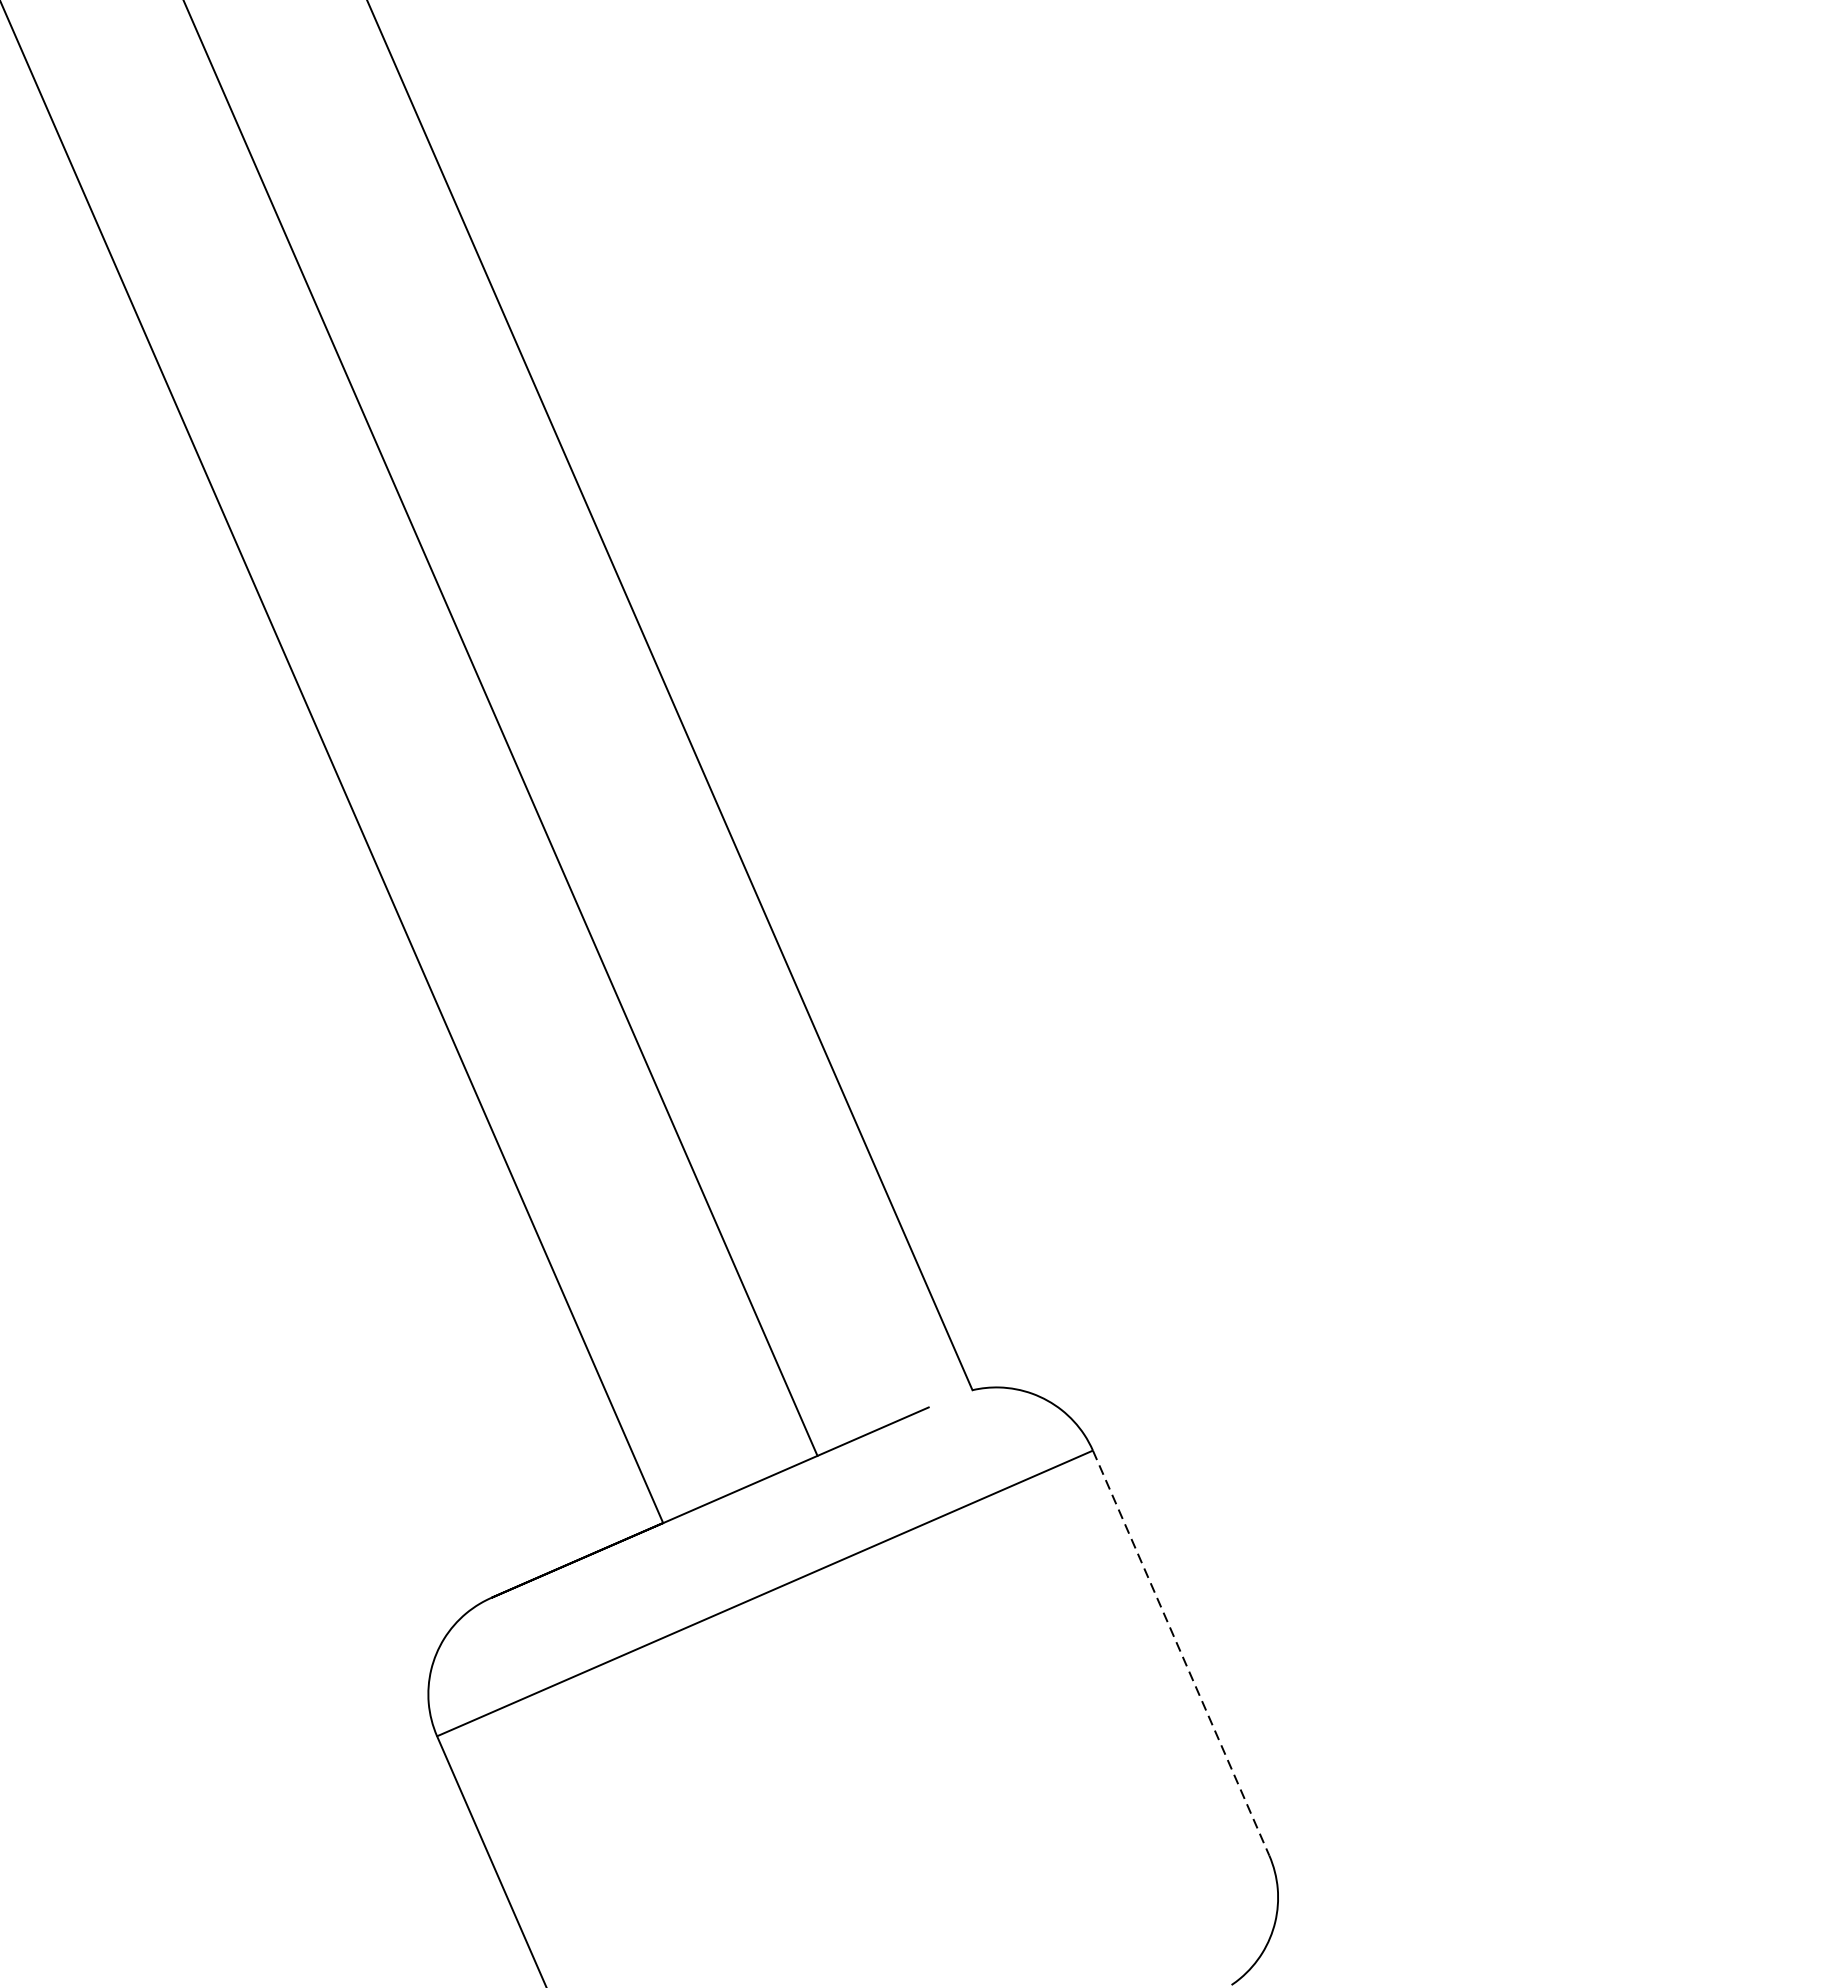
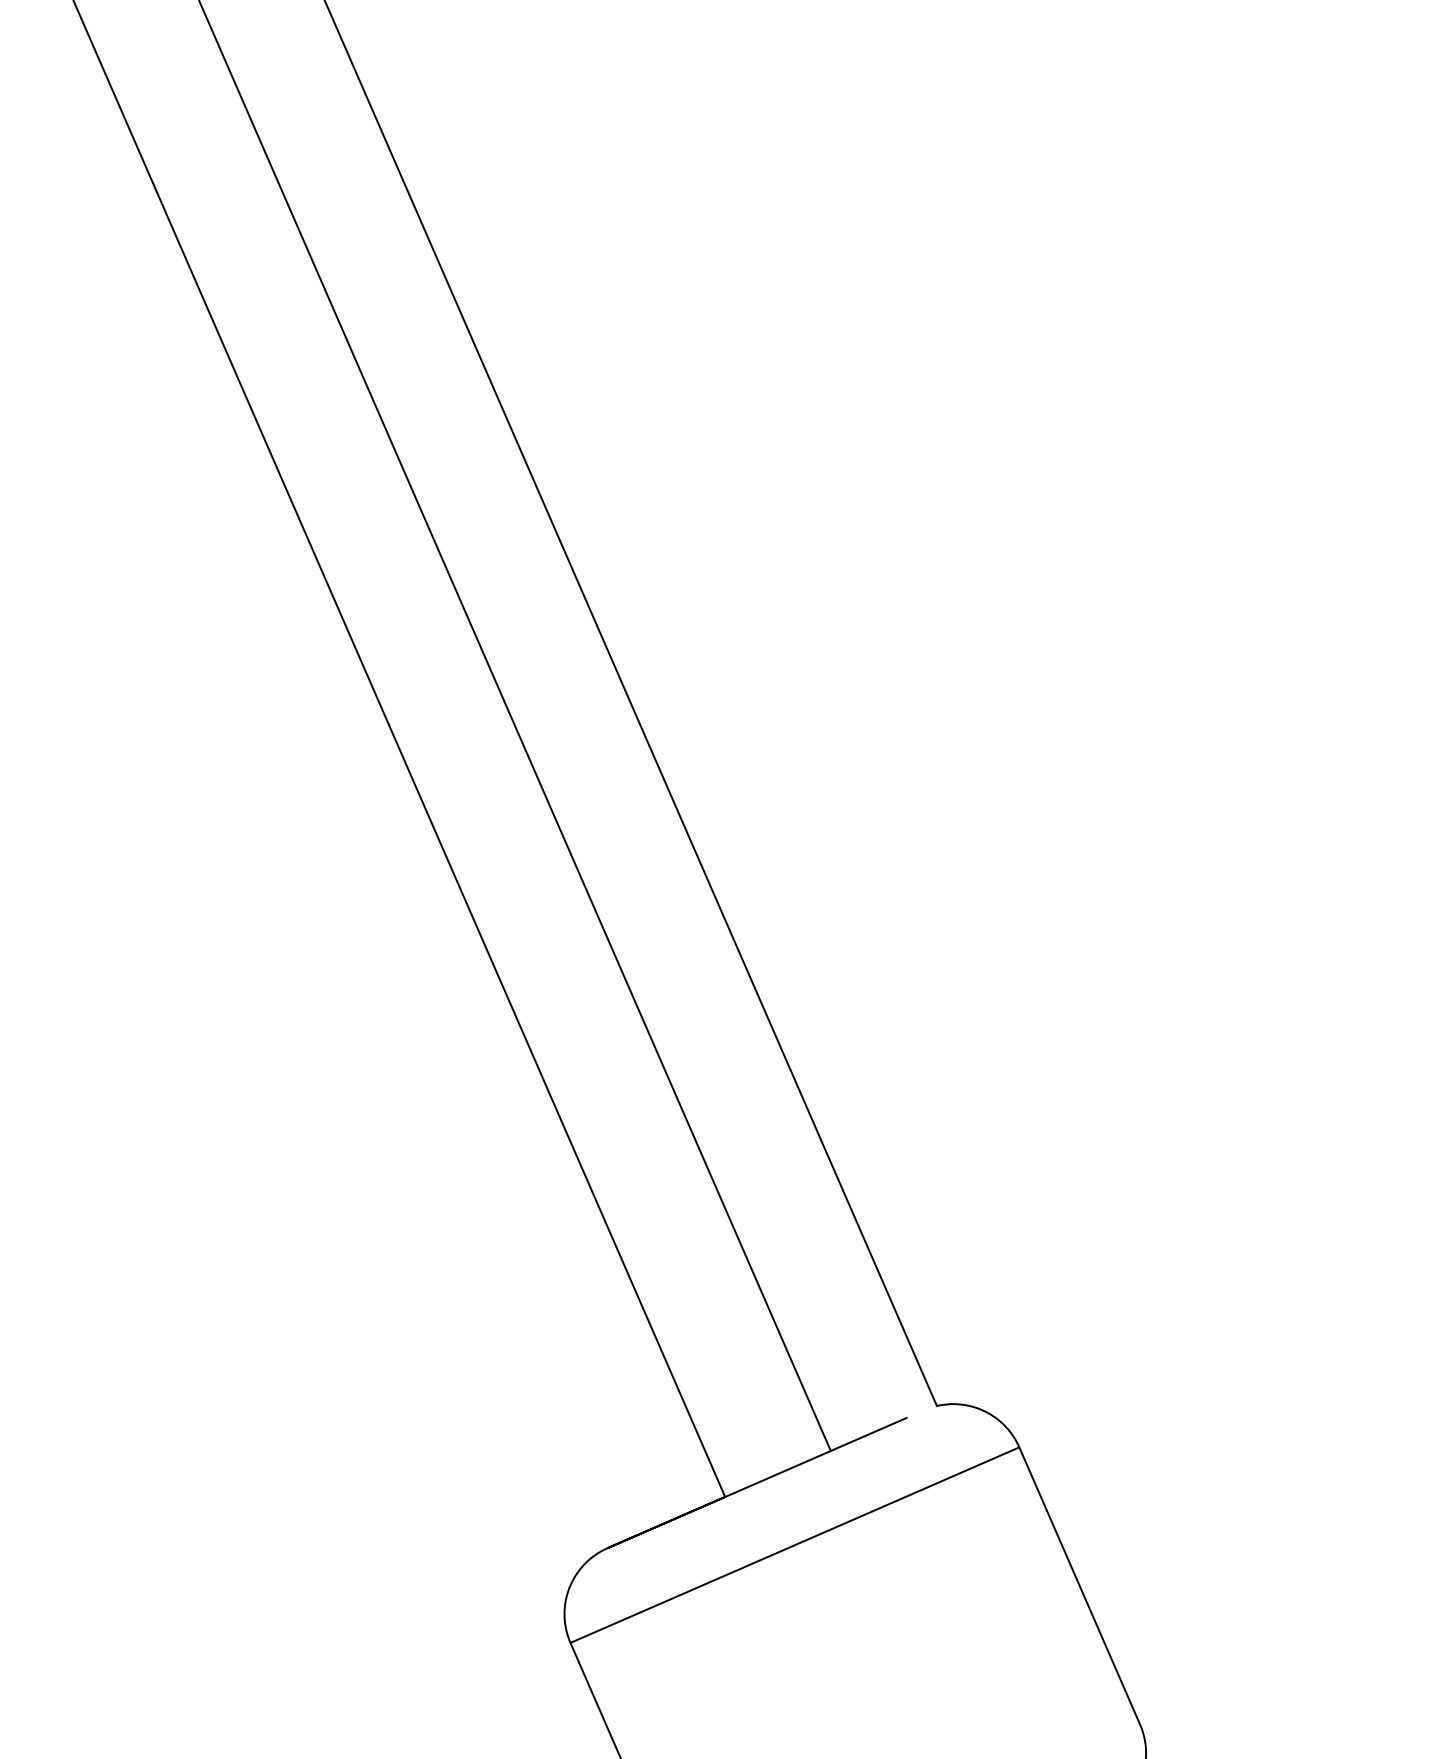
line: (1180, 1653) -> (1079, 1586), dashed -> solid

